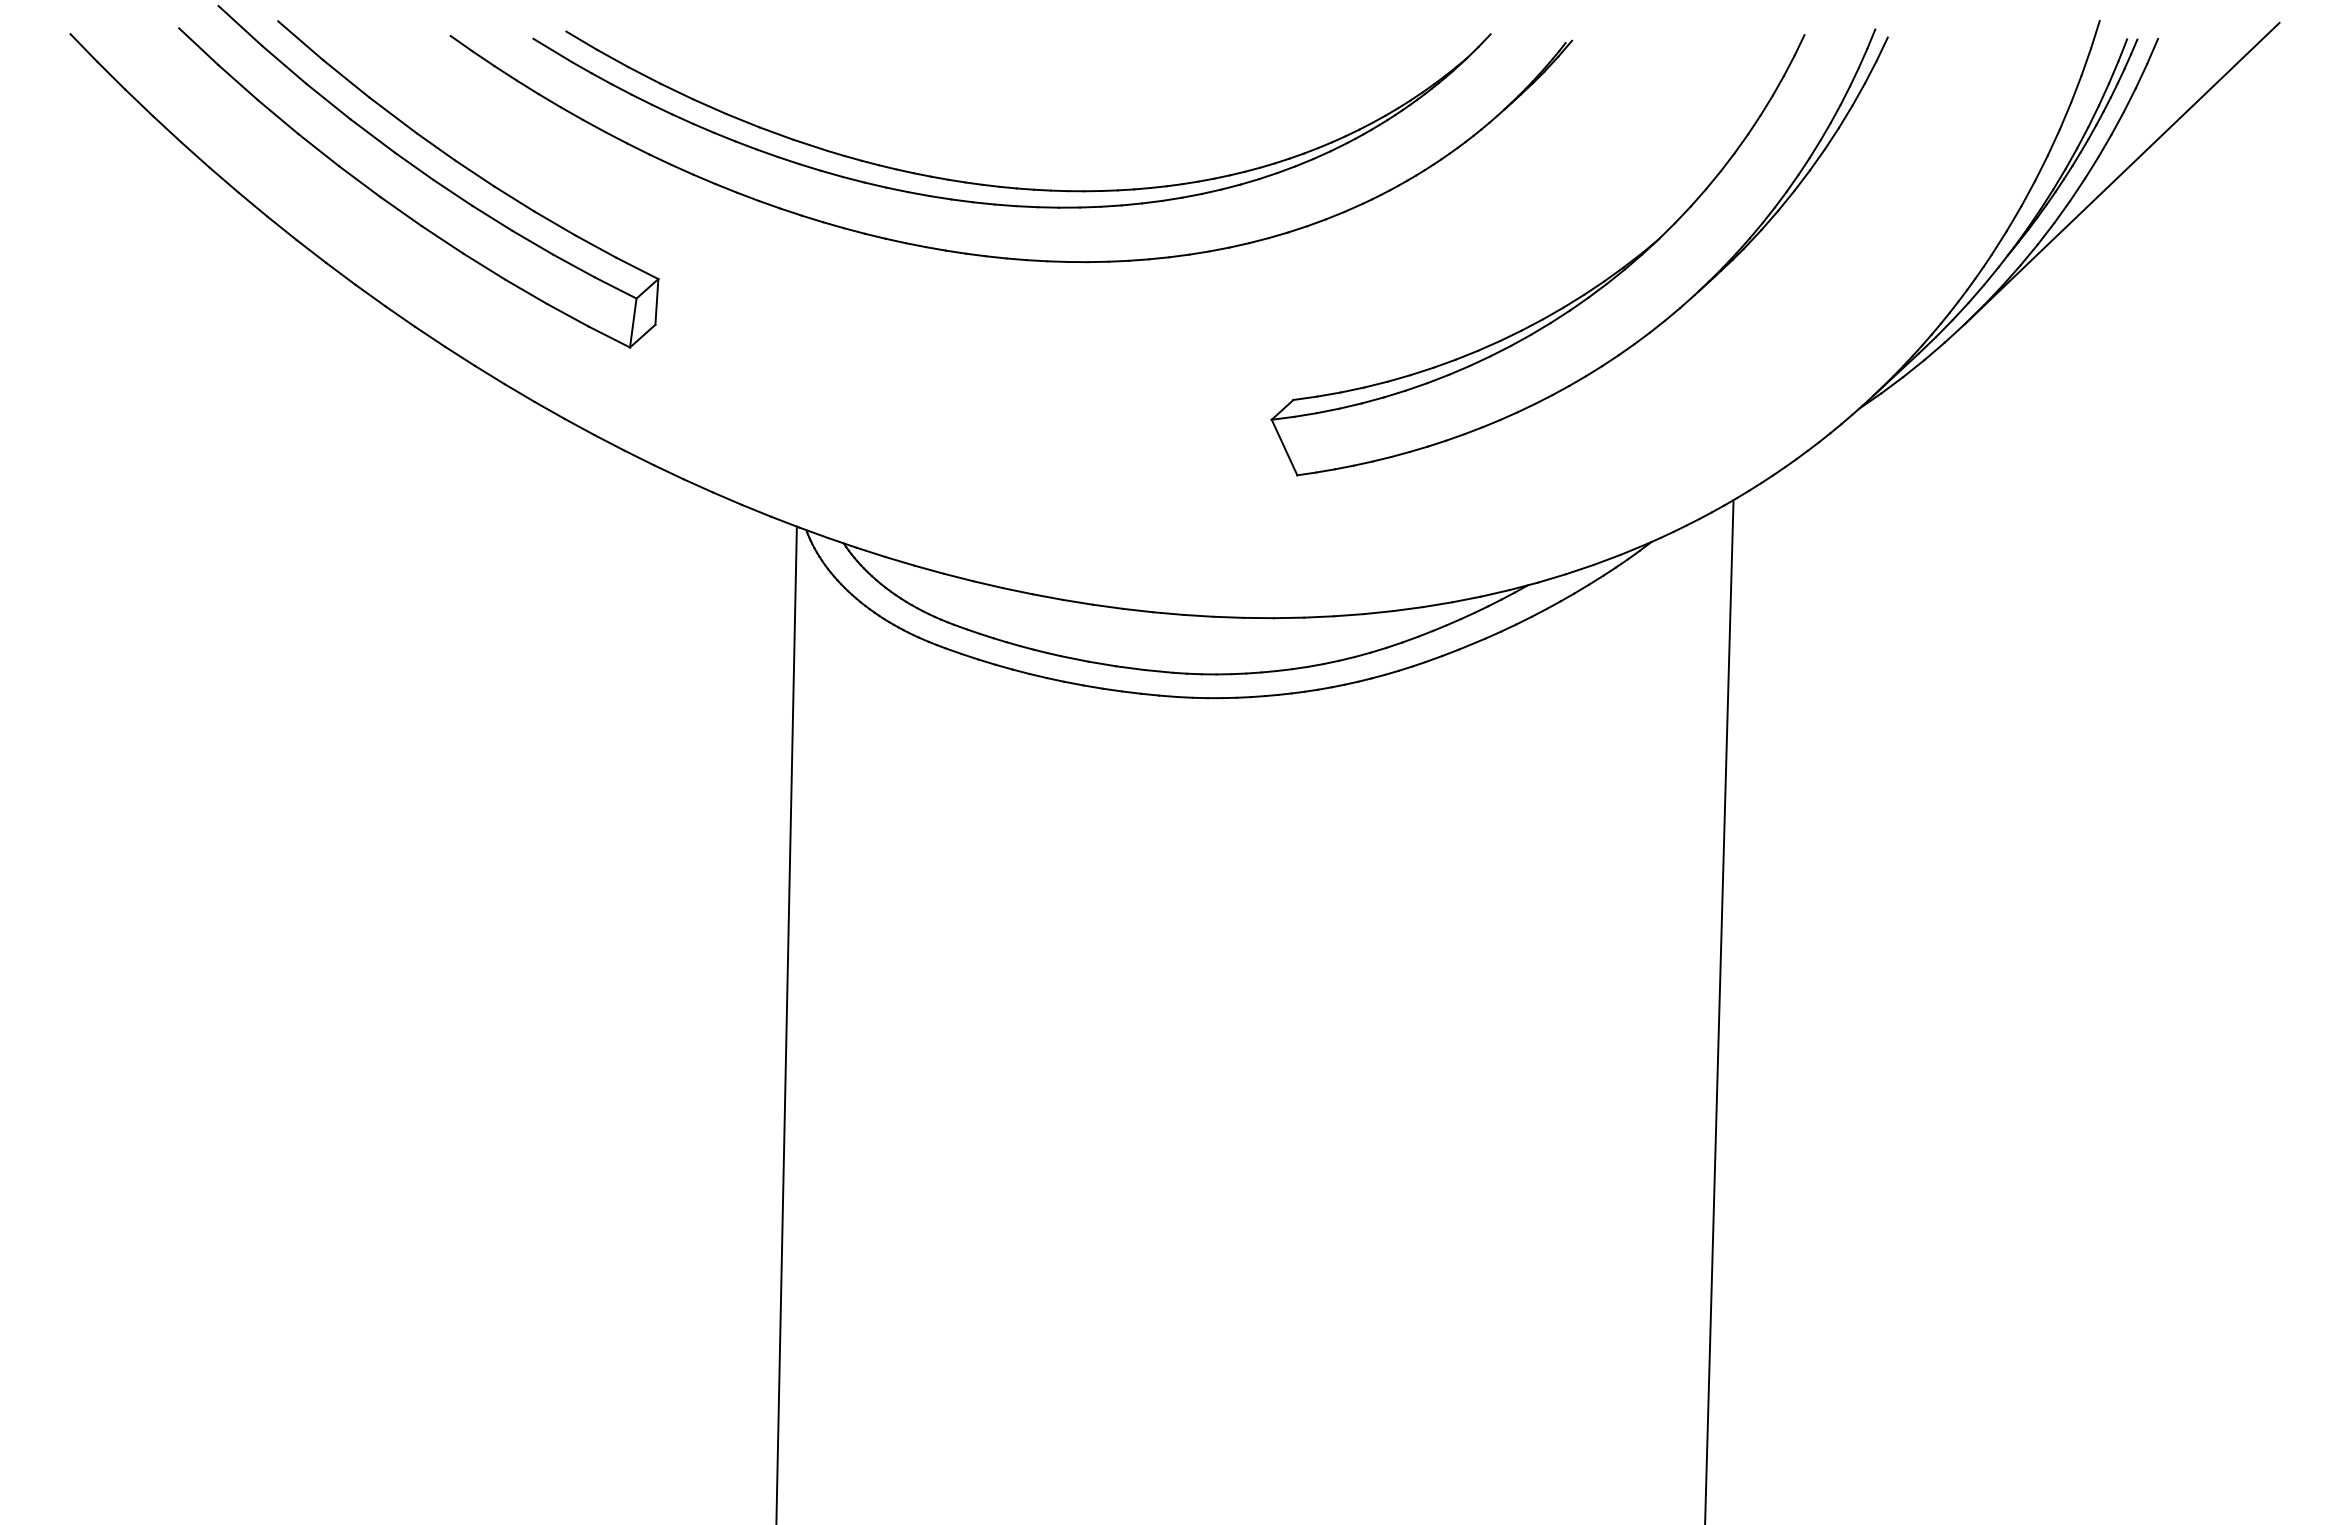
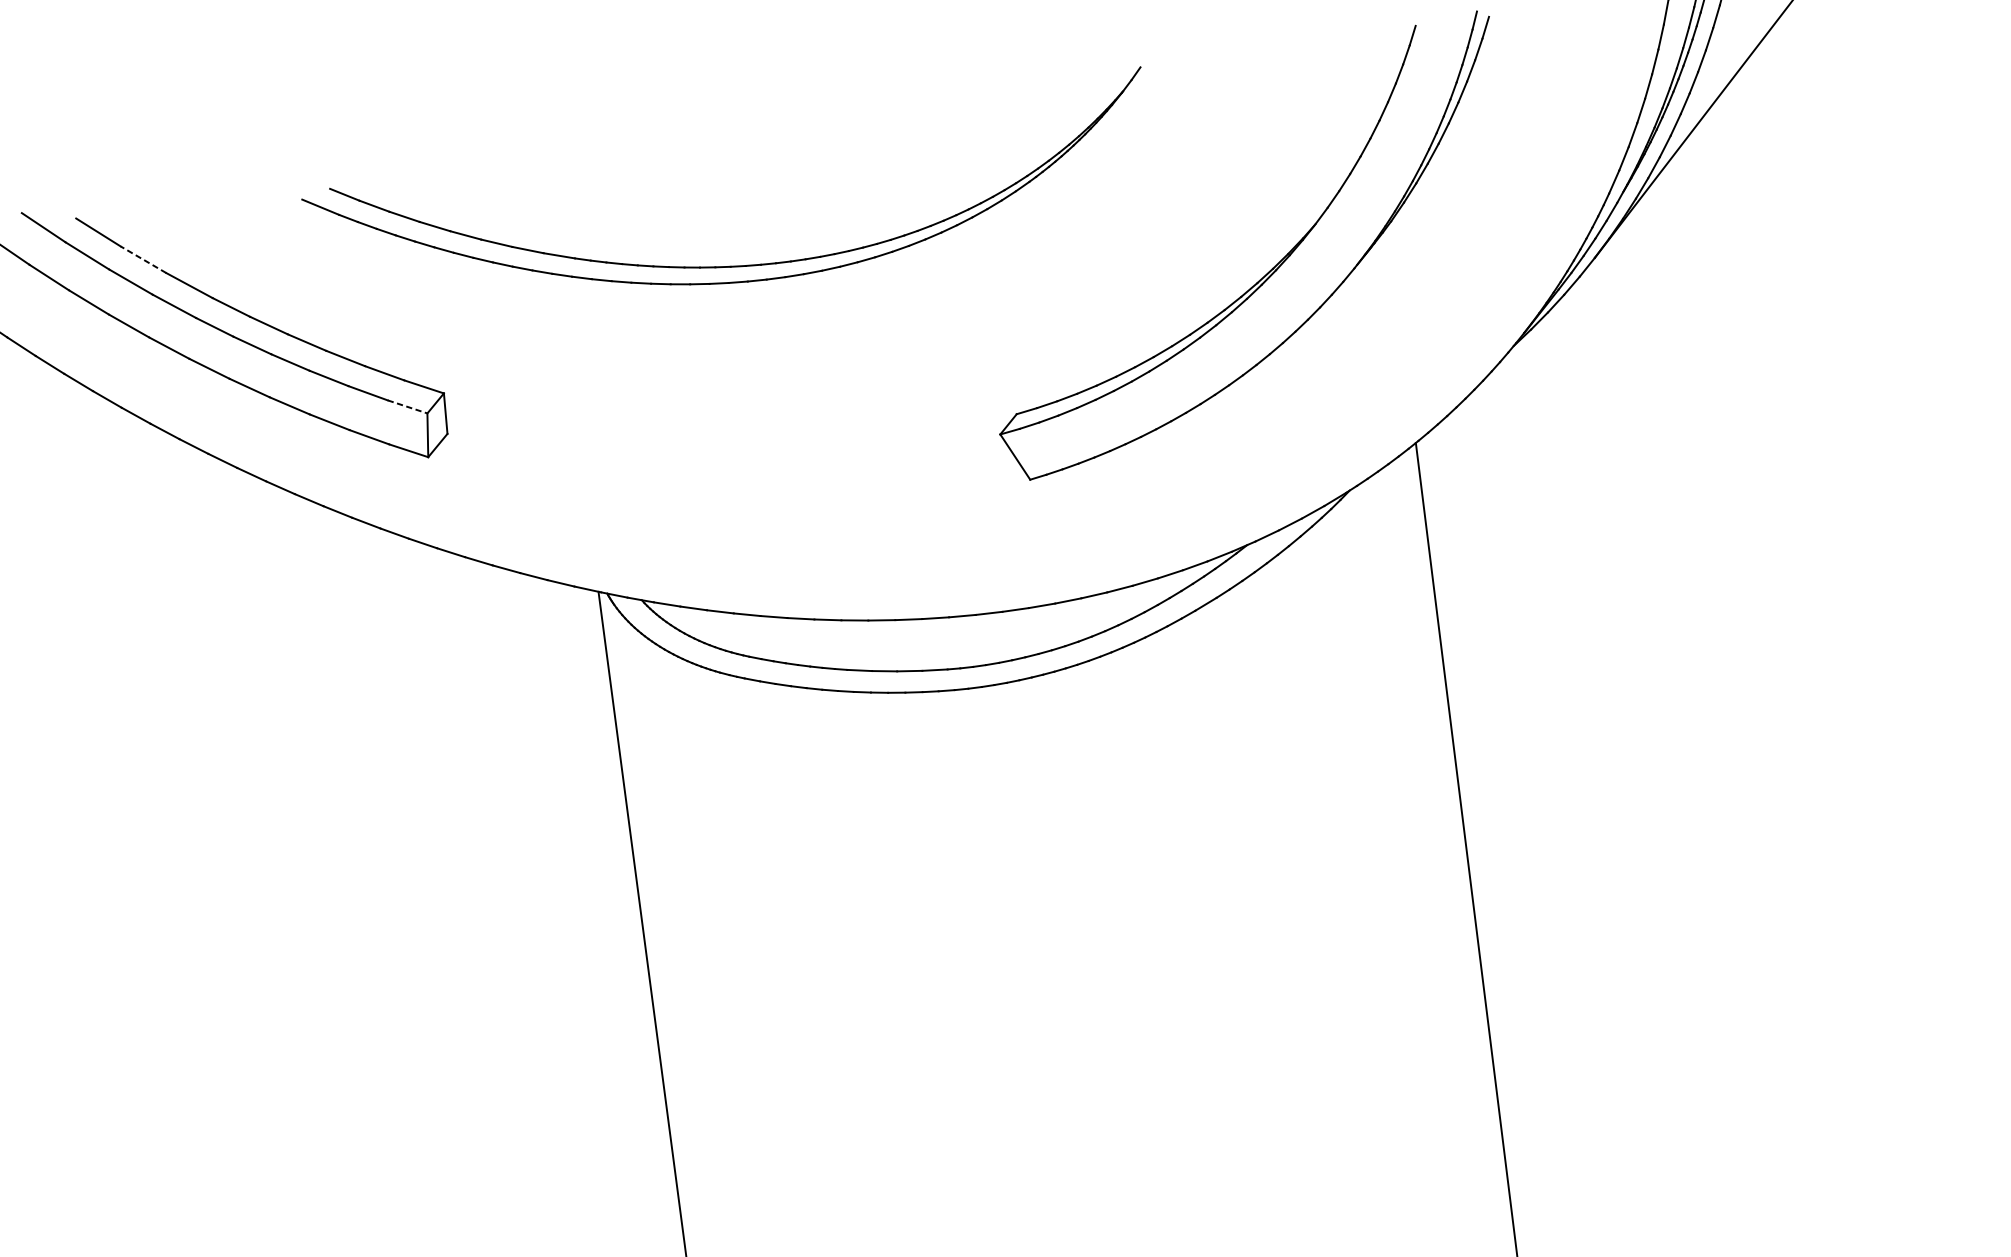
line: (346, 78) -> (143, 259), solid -> dashed
part: (1000, 256) -> (740, 327), removed
line: (615, 287) -> (407, 406), solid -> dashed

